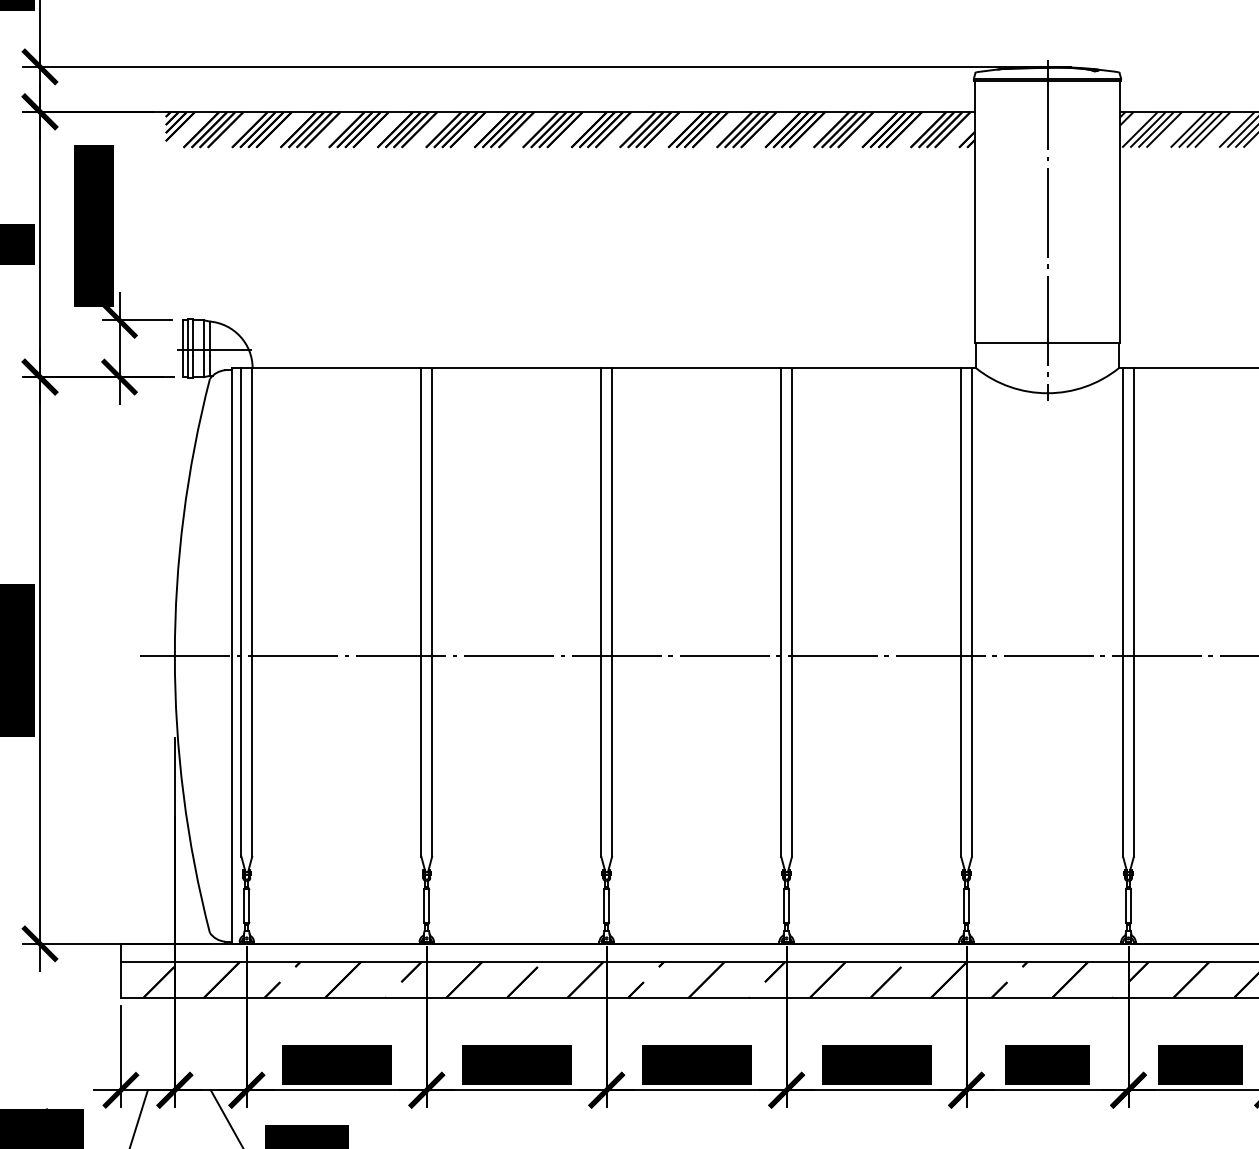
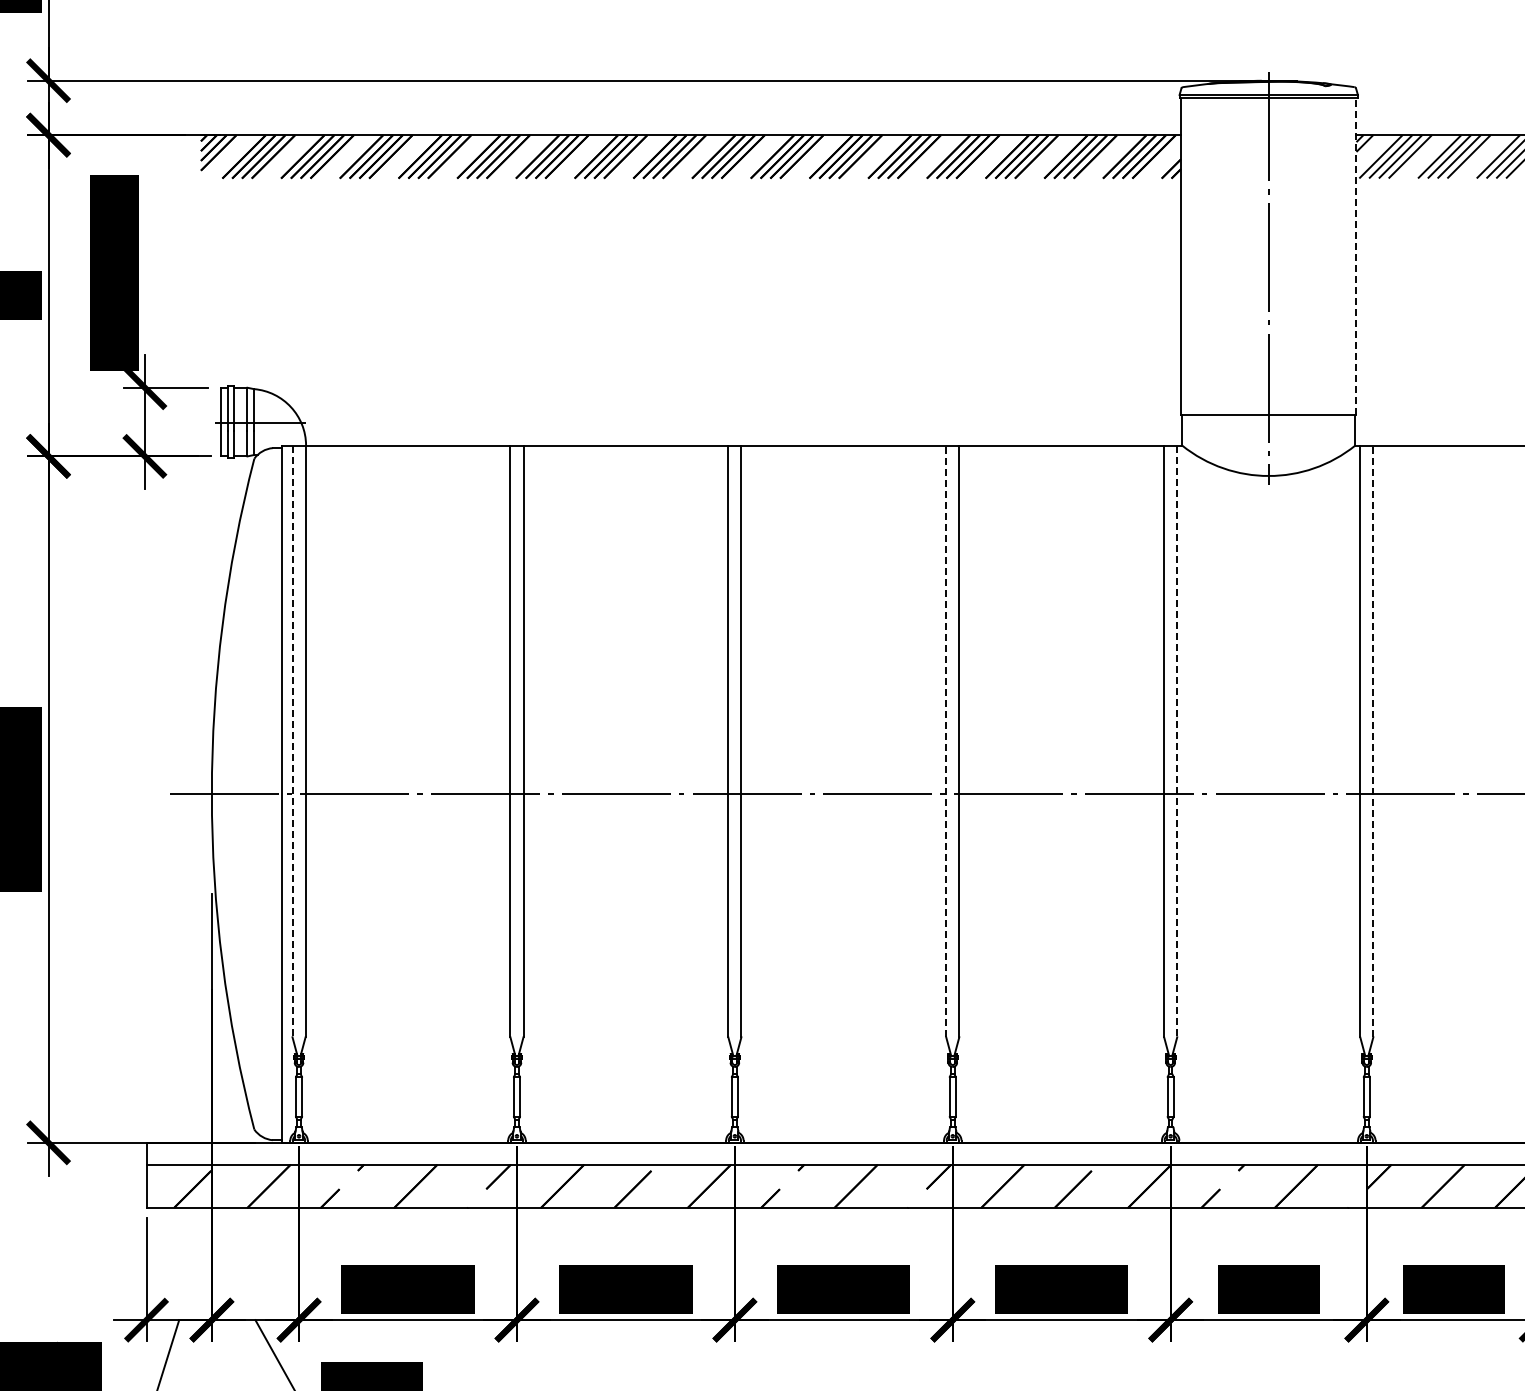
line: (1119, 211) -> (1356, 255), solid -> dashed
line: (241, 612) -> (292, 741), solid -> dashed
line: (781, 612) -> (946, 741), solid -> dashed
line: (972, 612) -> (1177, 741), solid -> dashed
line: (1134, 612) -> (1373, 741), solid -> dashed

